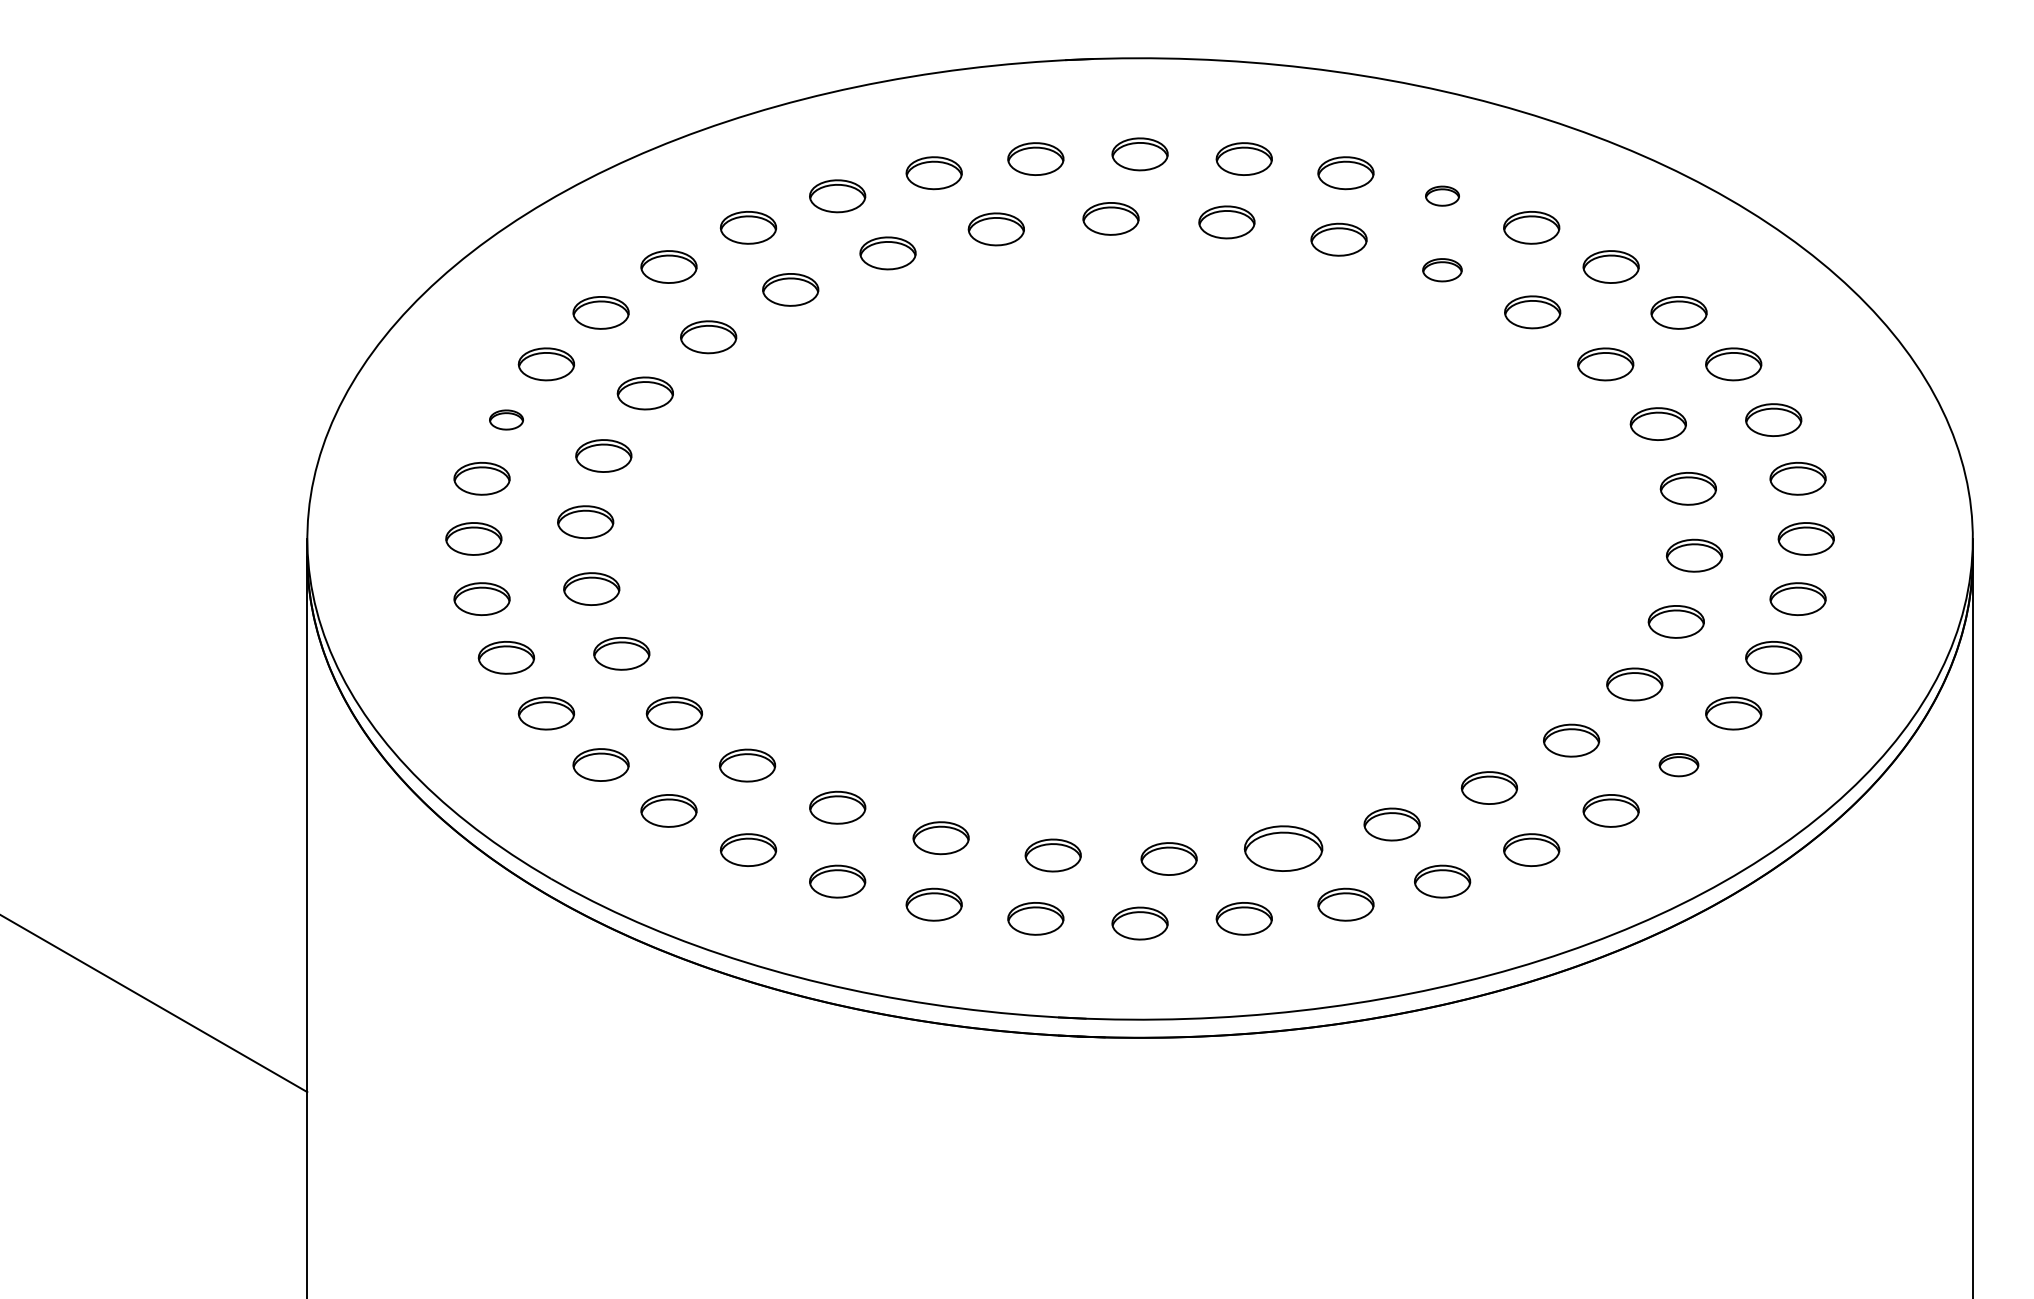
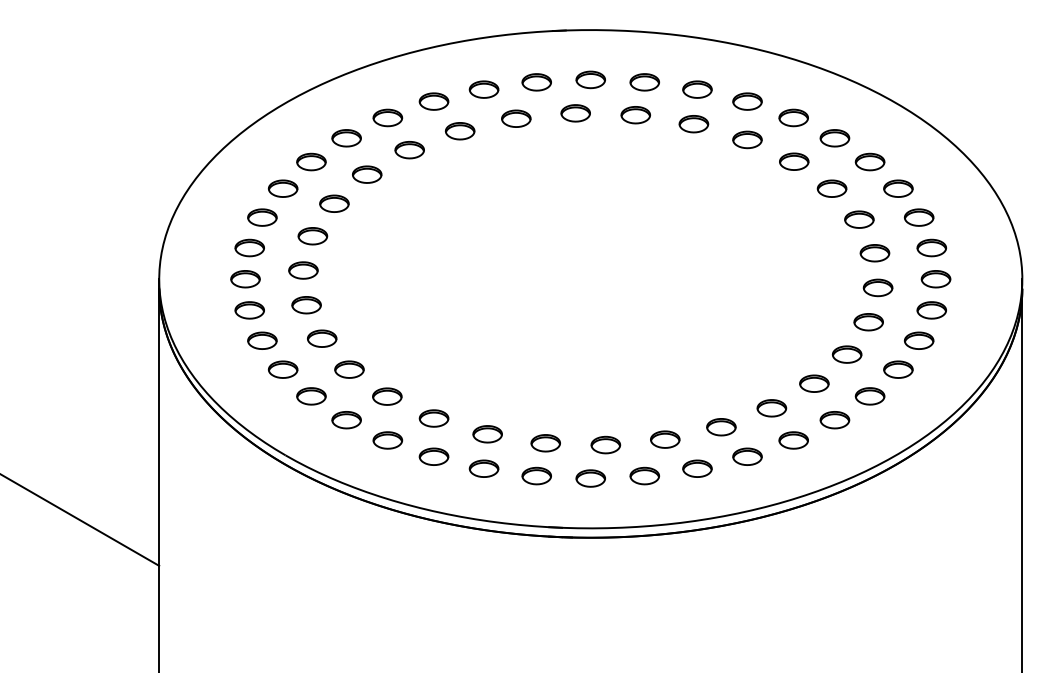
part: (1442, 196) -> (747, 101), size x1.67
part: (1442, 269) -> (747, 139), size x1.43
part: (506, 419) -> (262, 217), size x1.67
part: (1677, 765) -> (869, 396), size x1.43
part: (1284, 848) -> (665, 439), size x0.71

